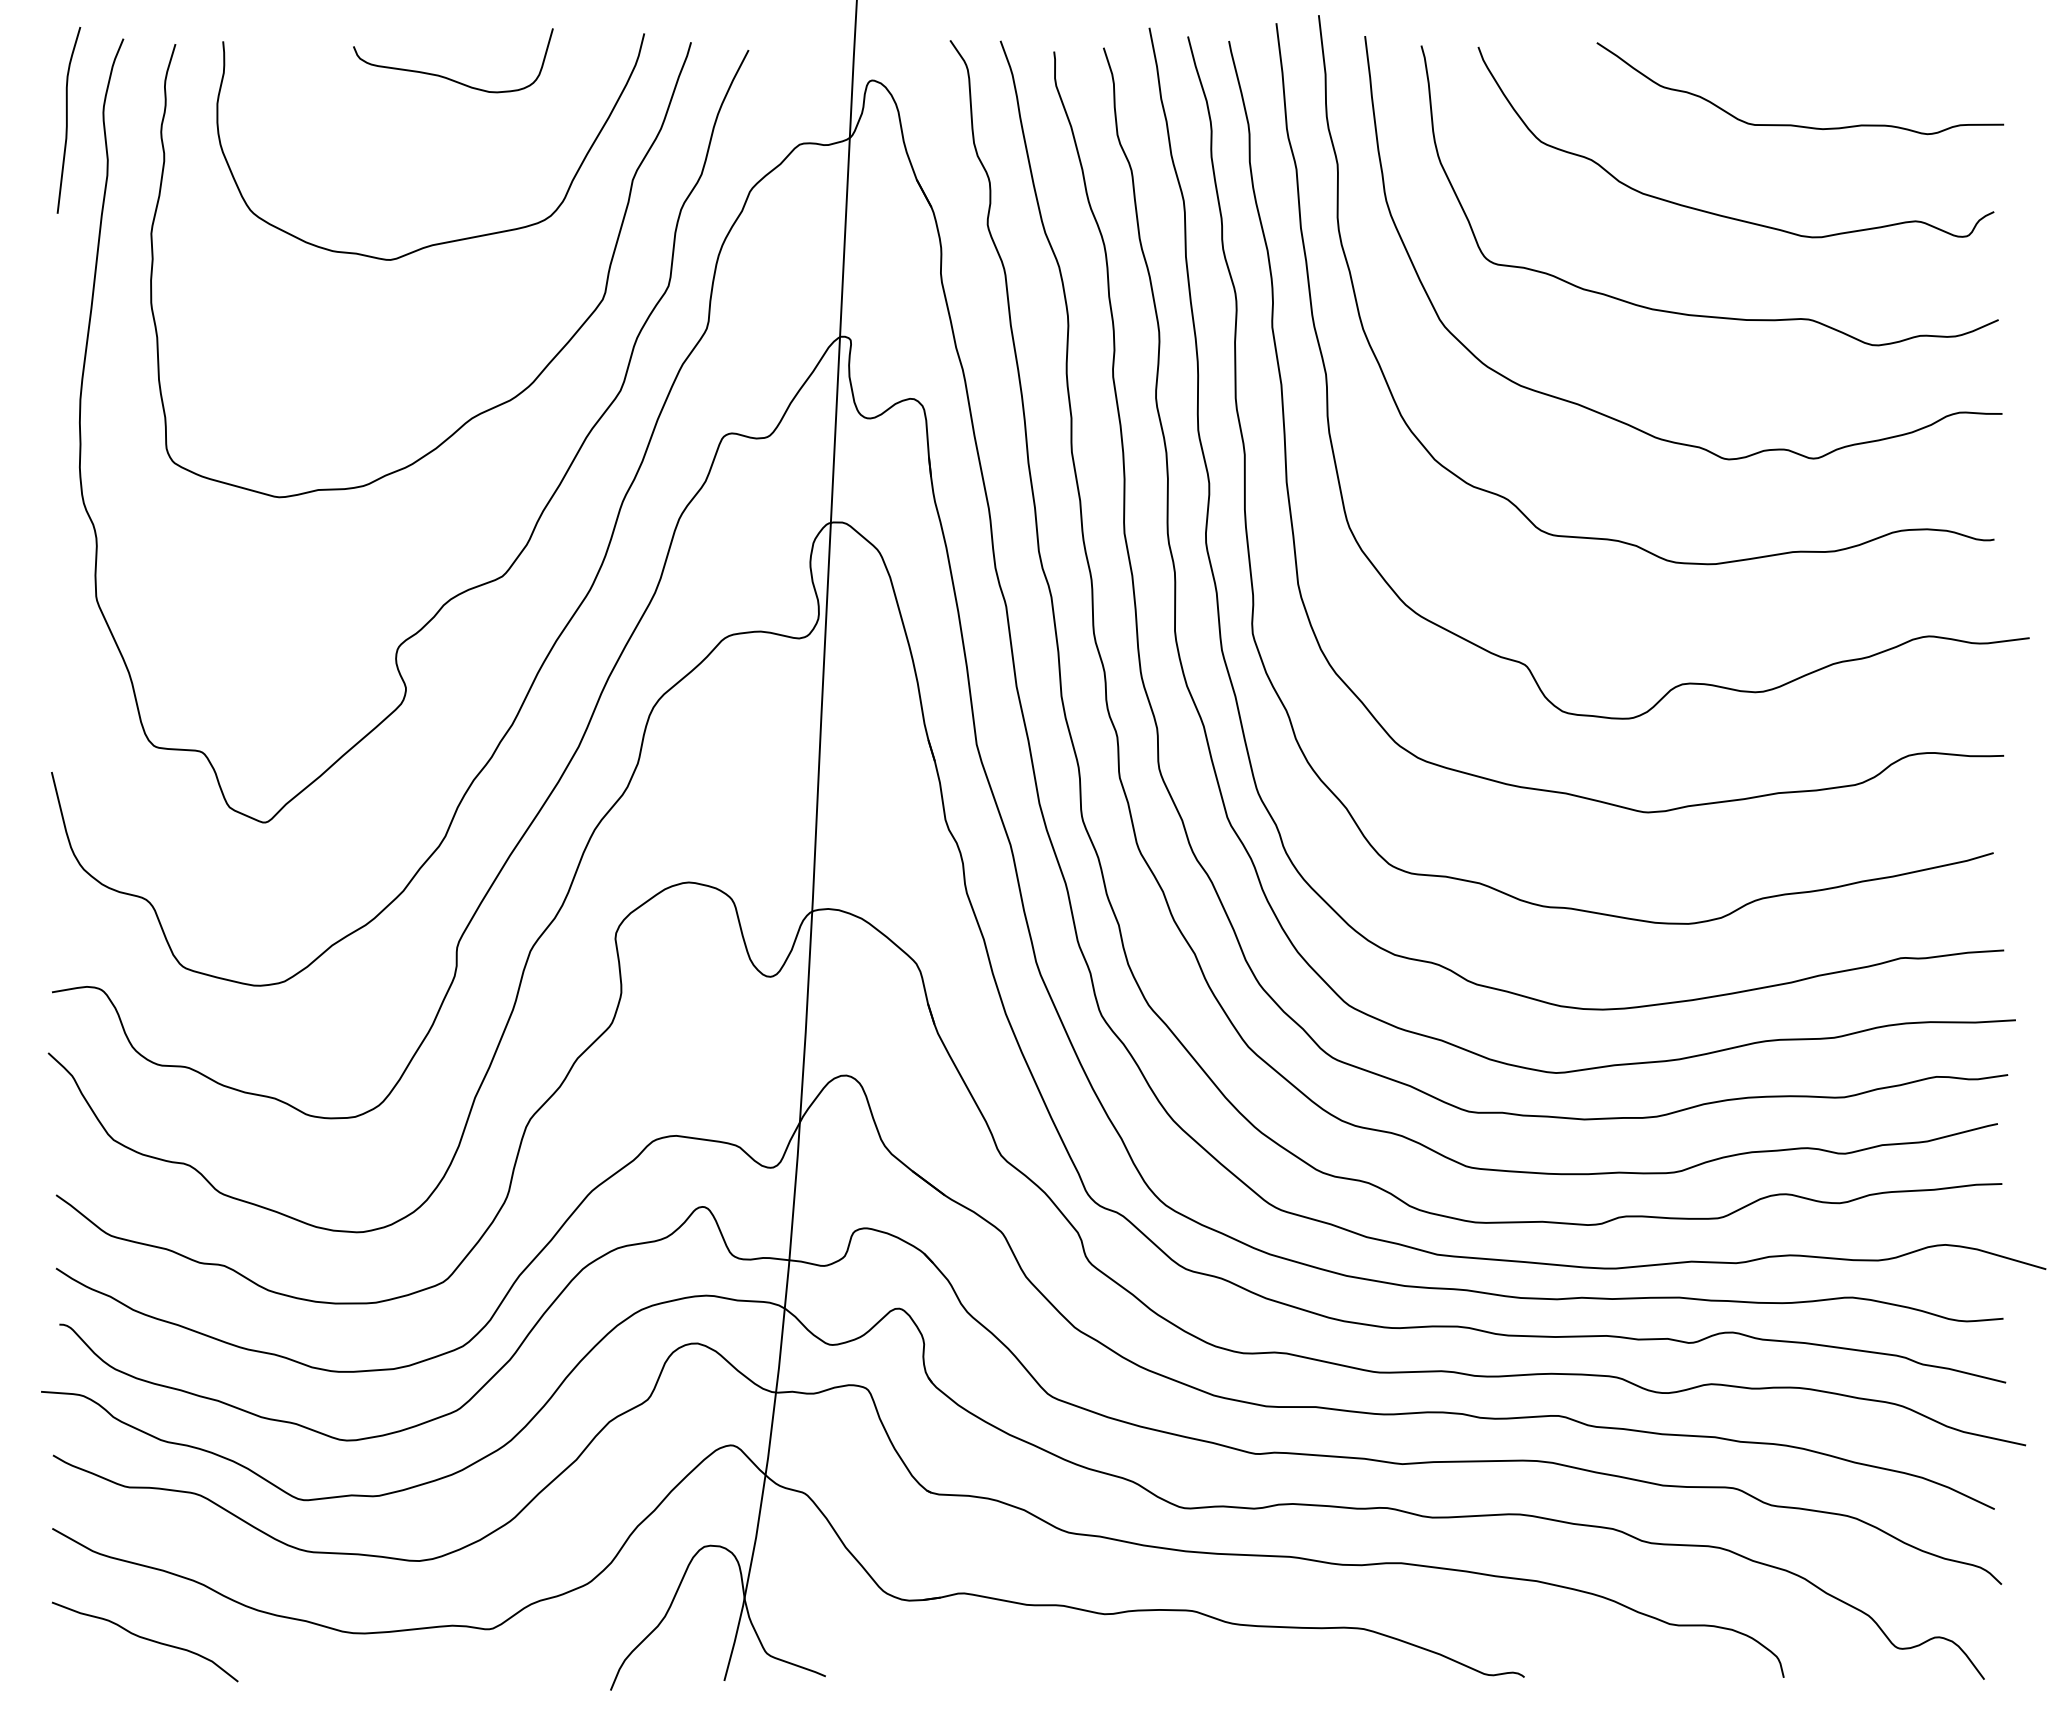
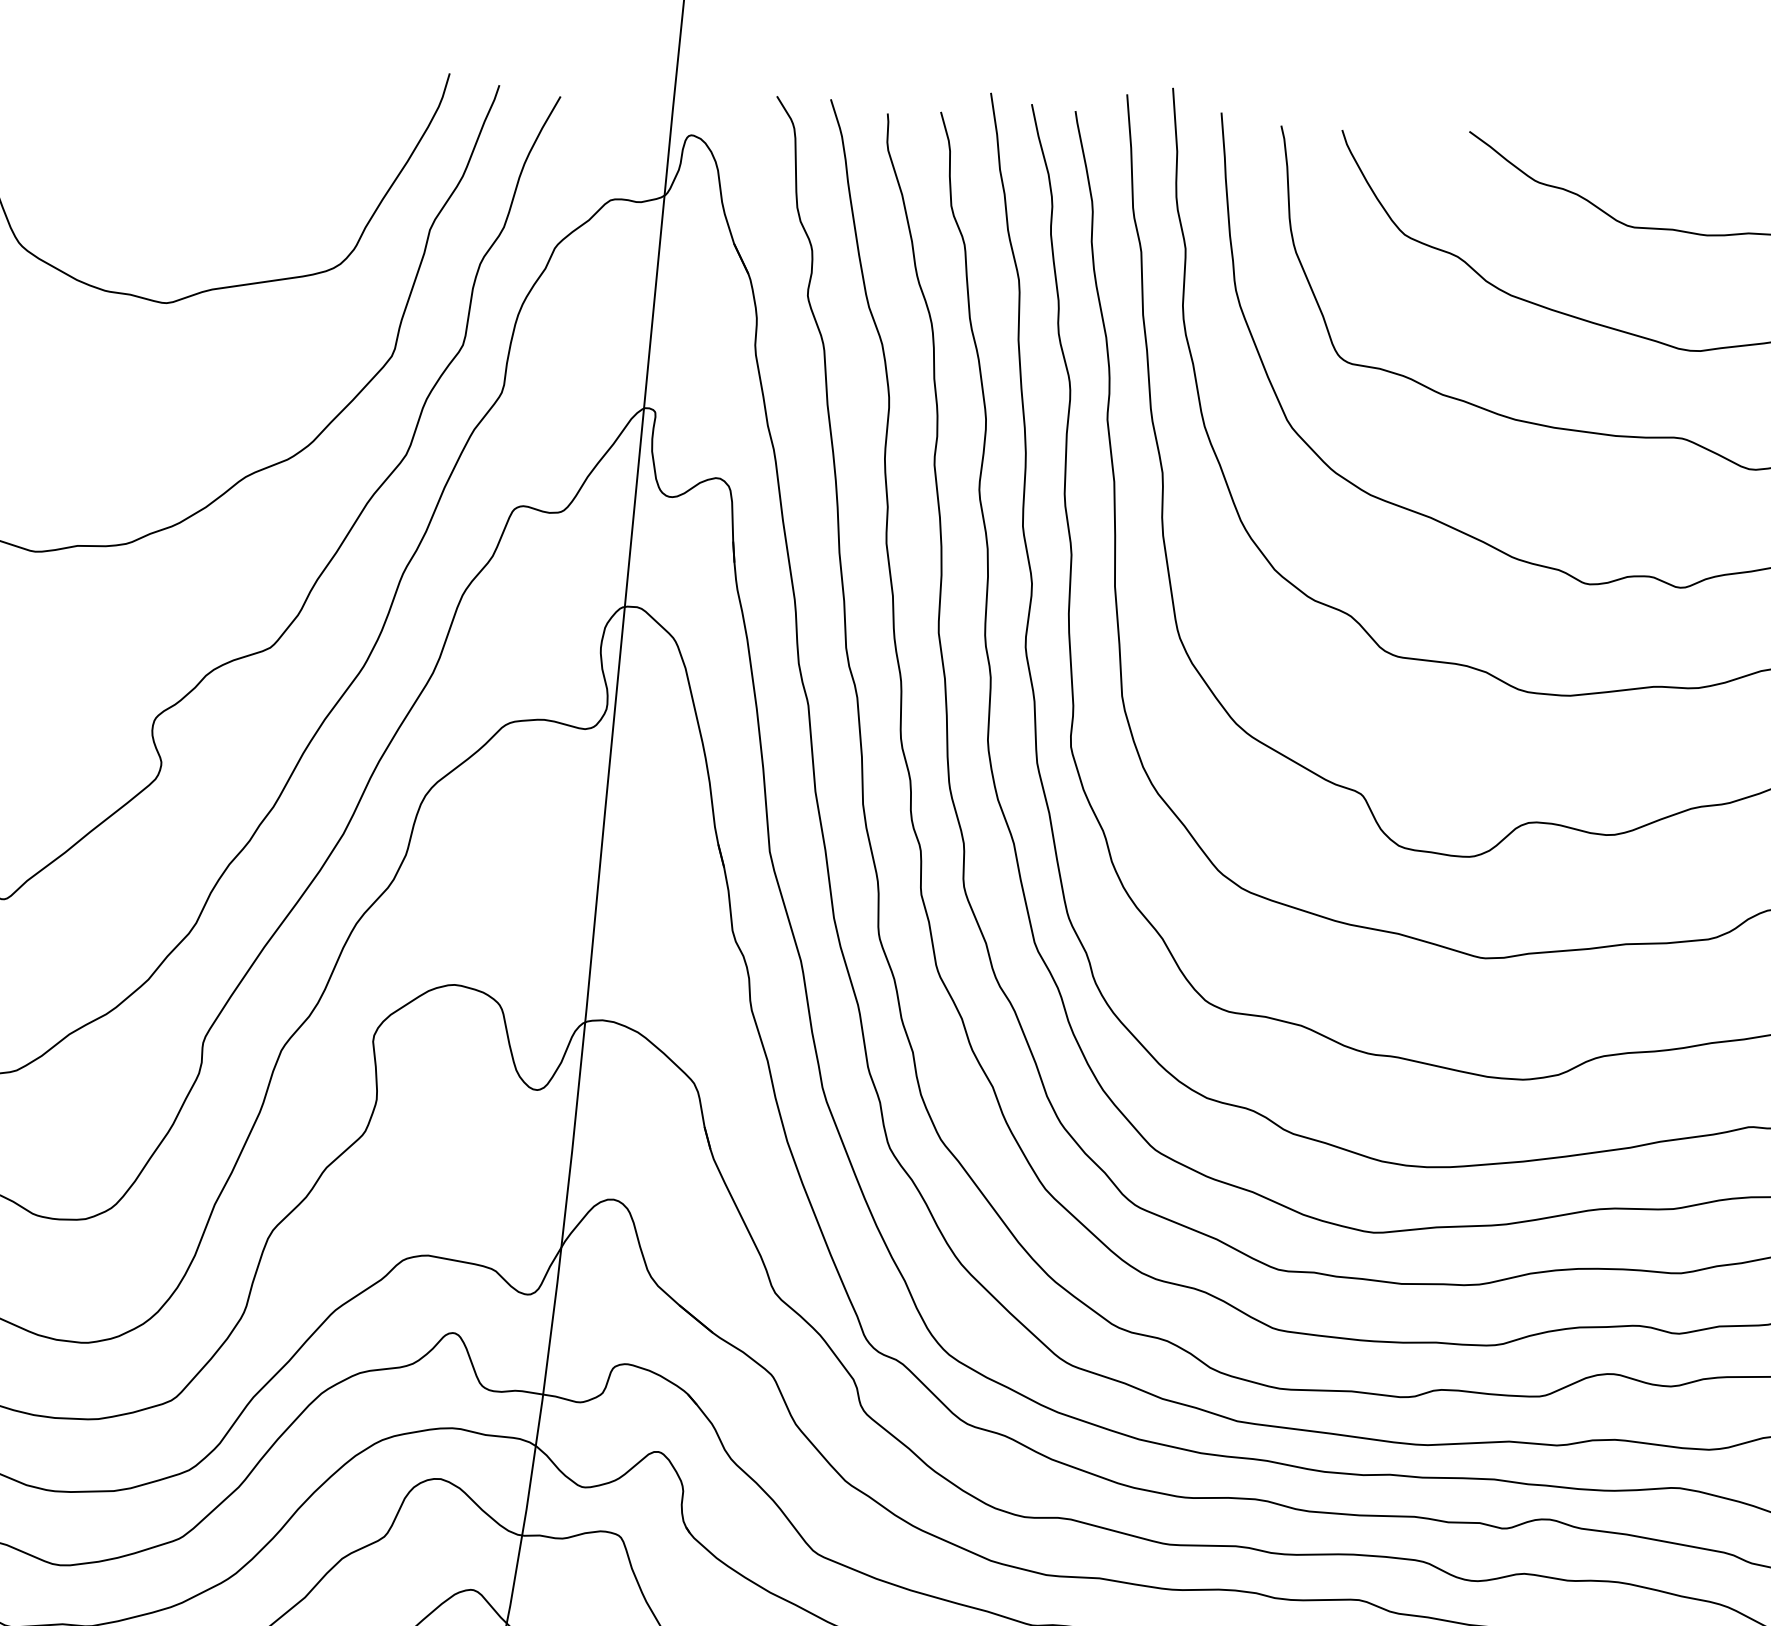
curve: (448, 77) -> (237, 110), removed

